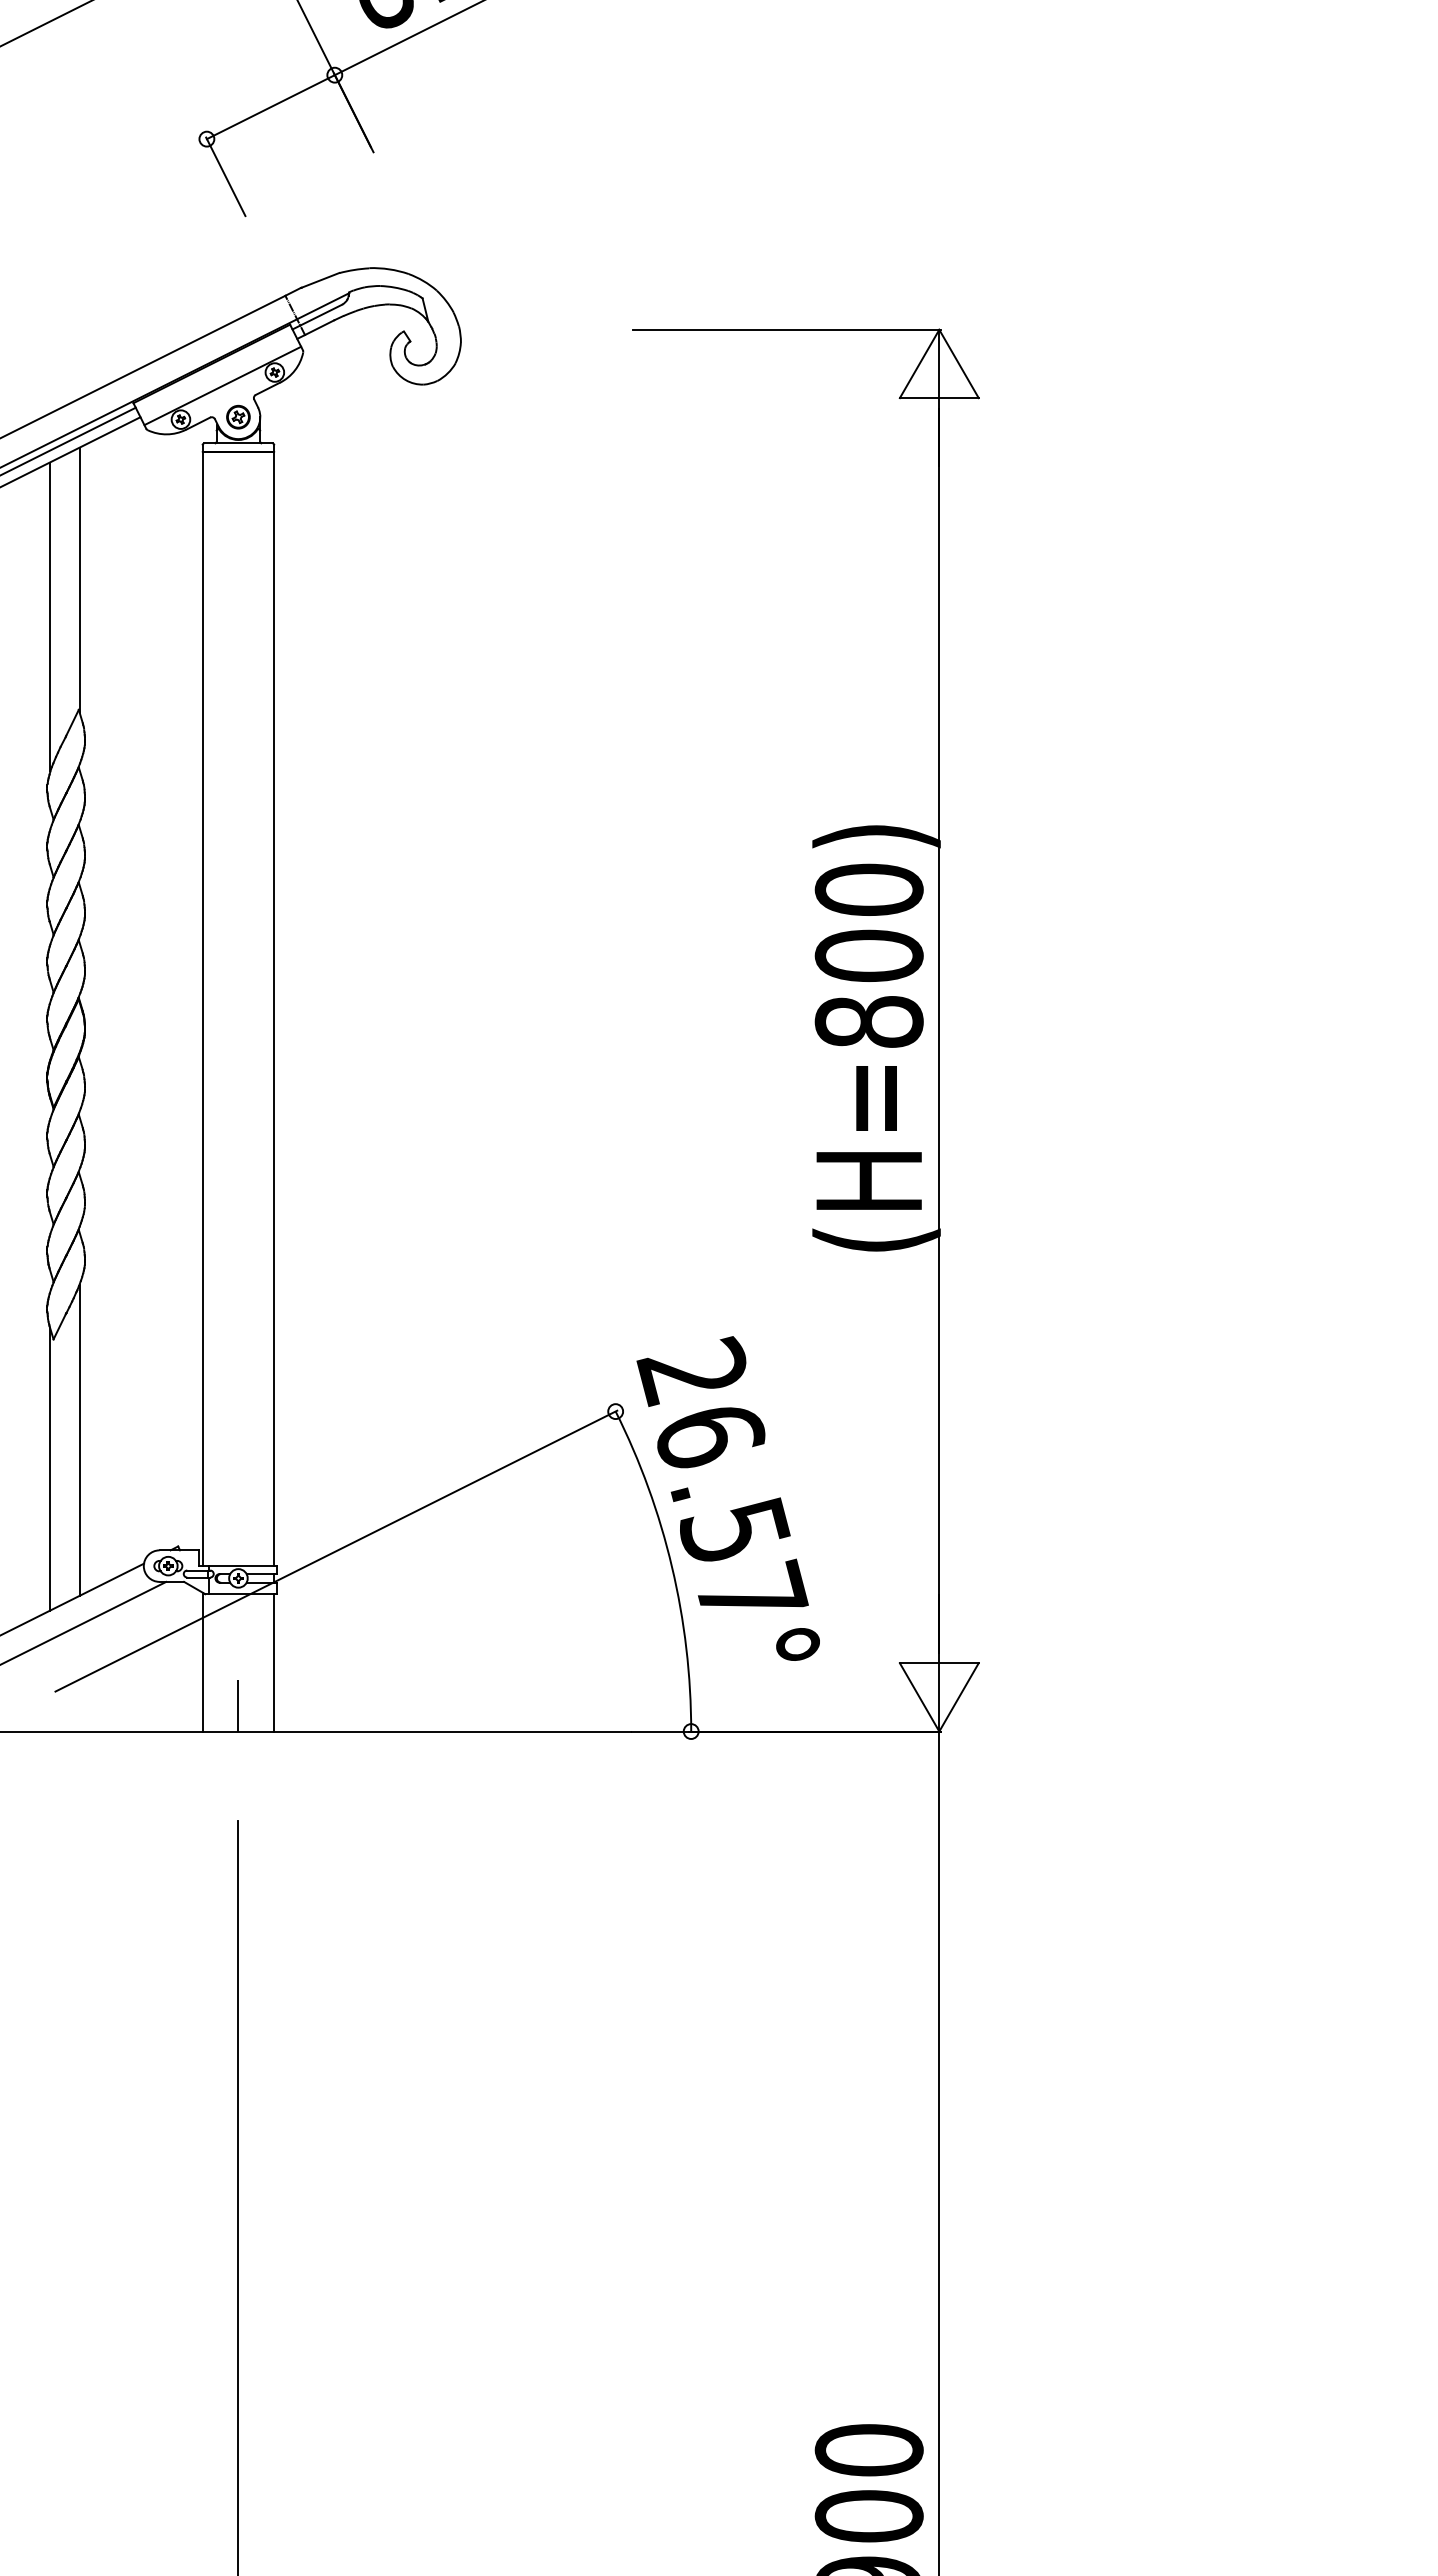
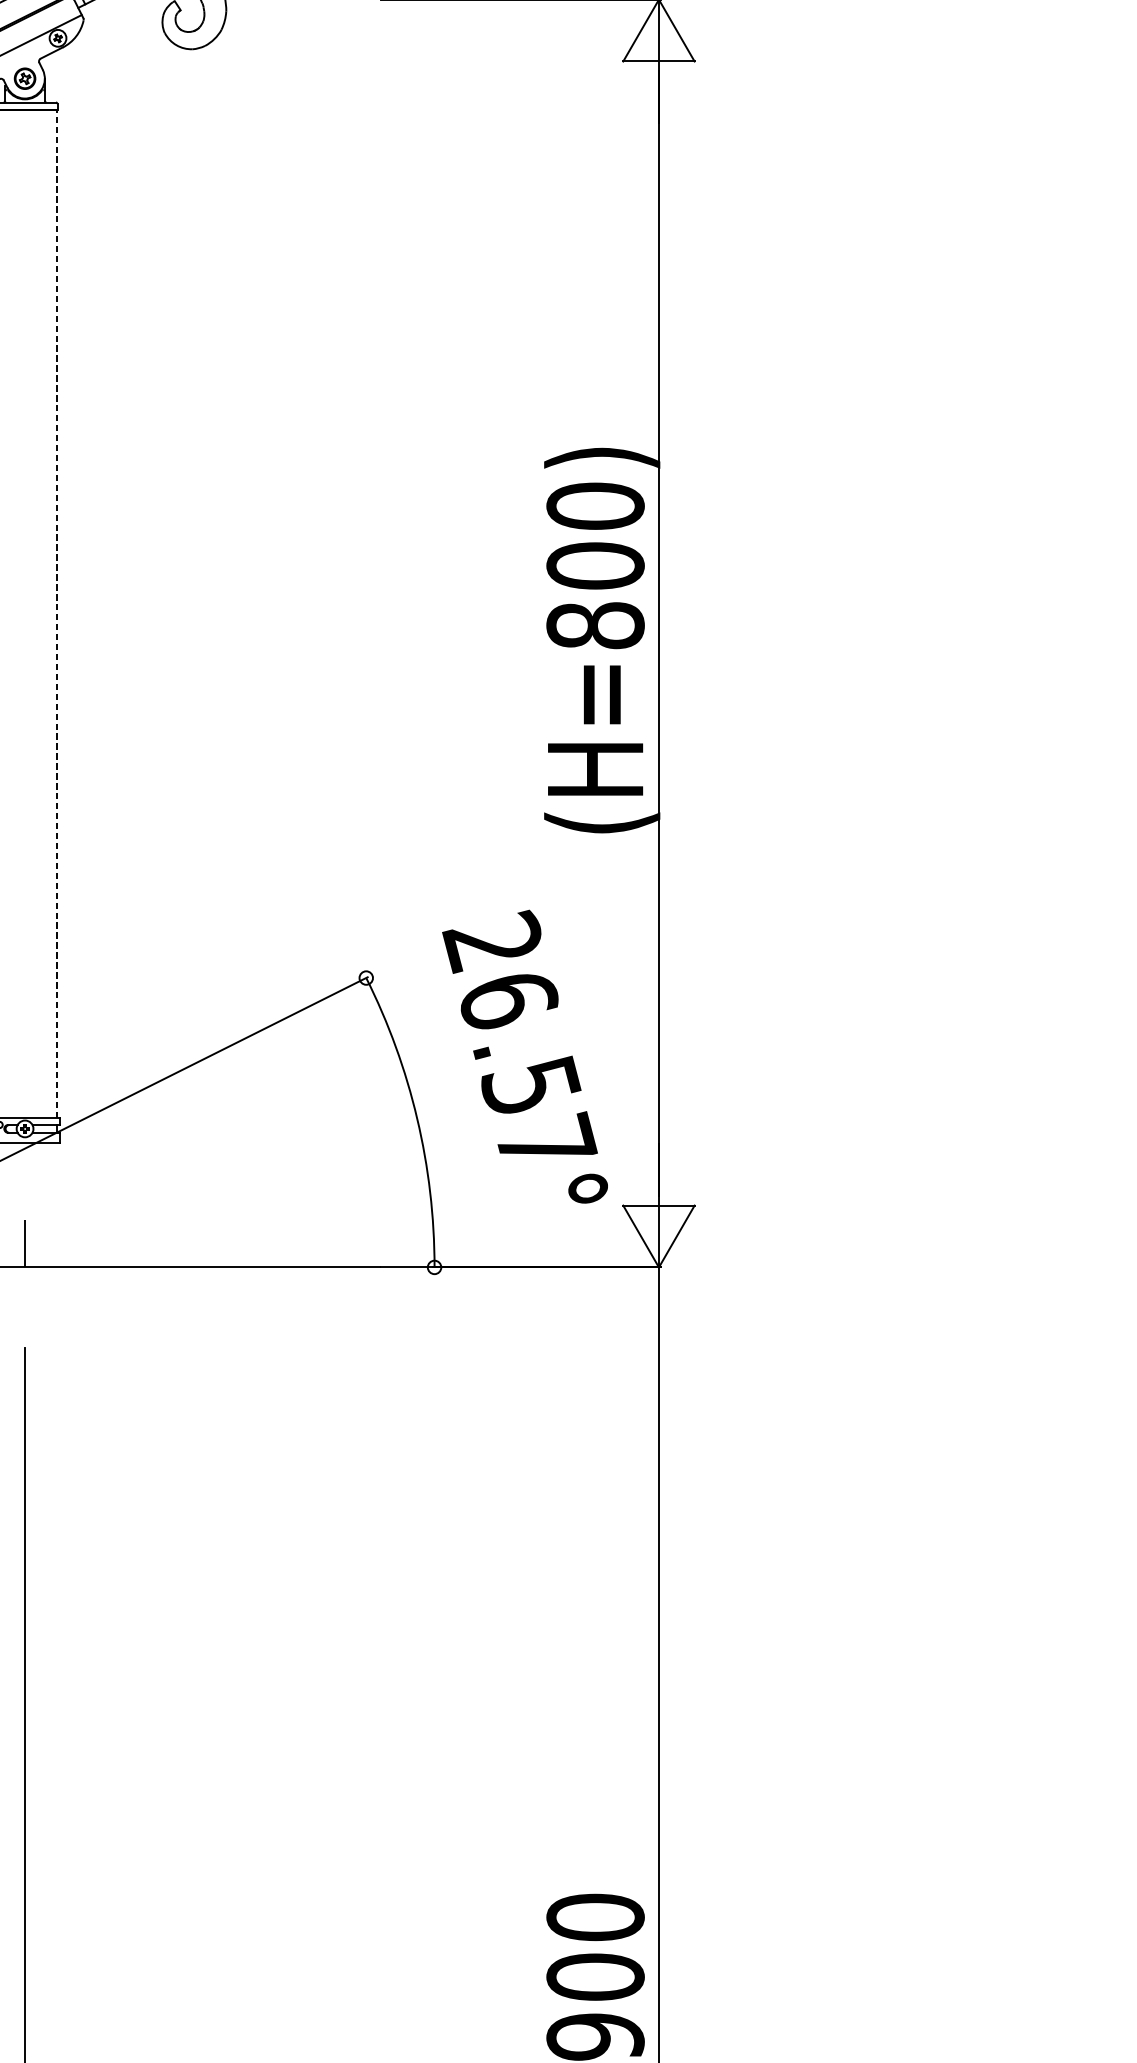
line: (274, 1009) -> (57, 614), solid -> dashed
text: (727, 1498) -> (524, 1056), moved
line: (274, 1662) -> (57, 1204), removed

